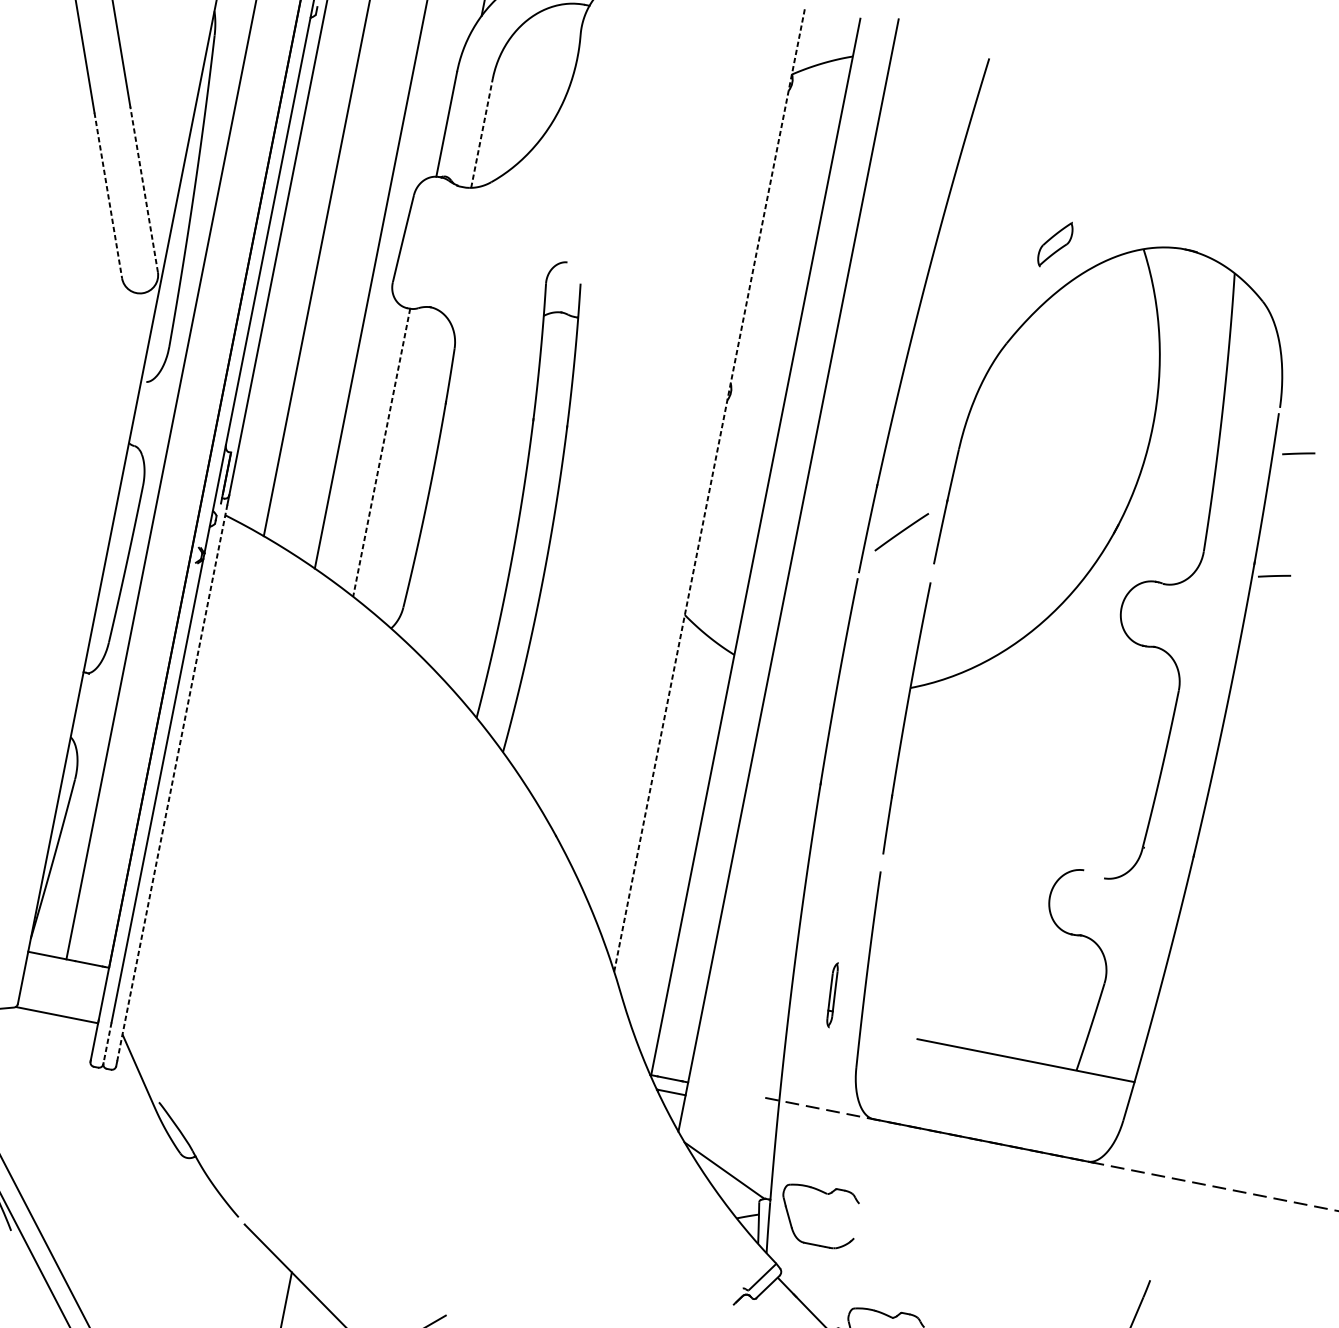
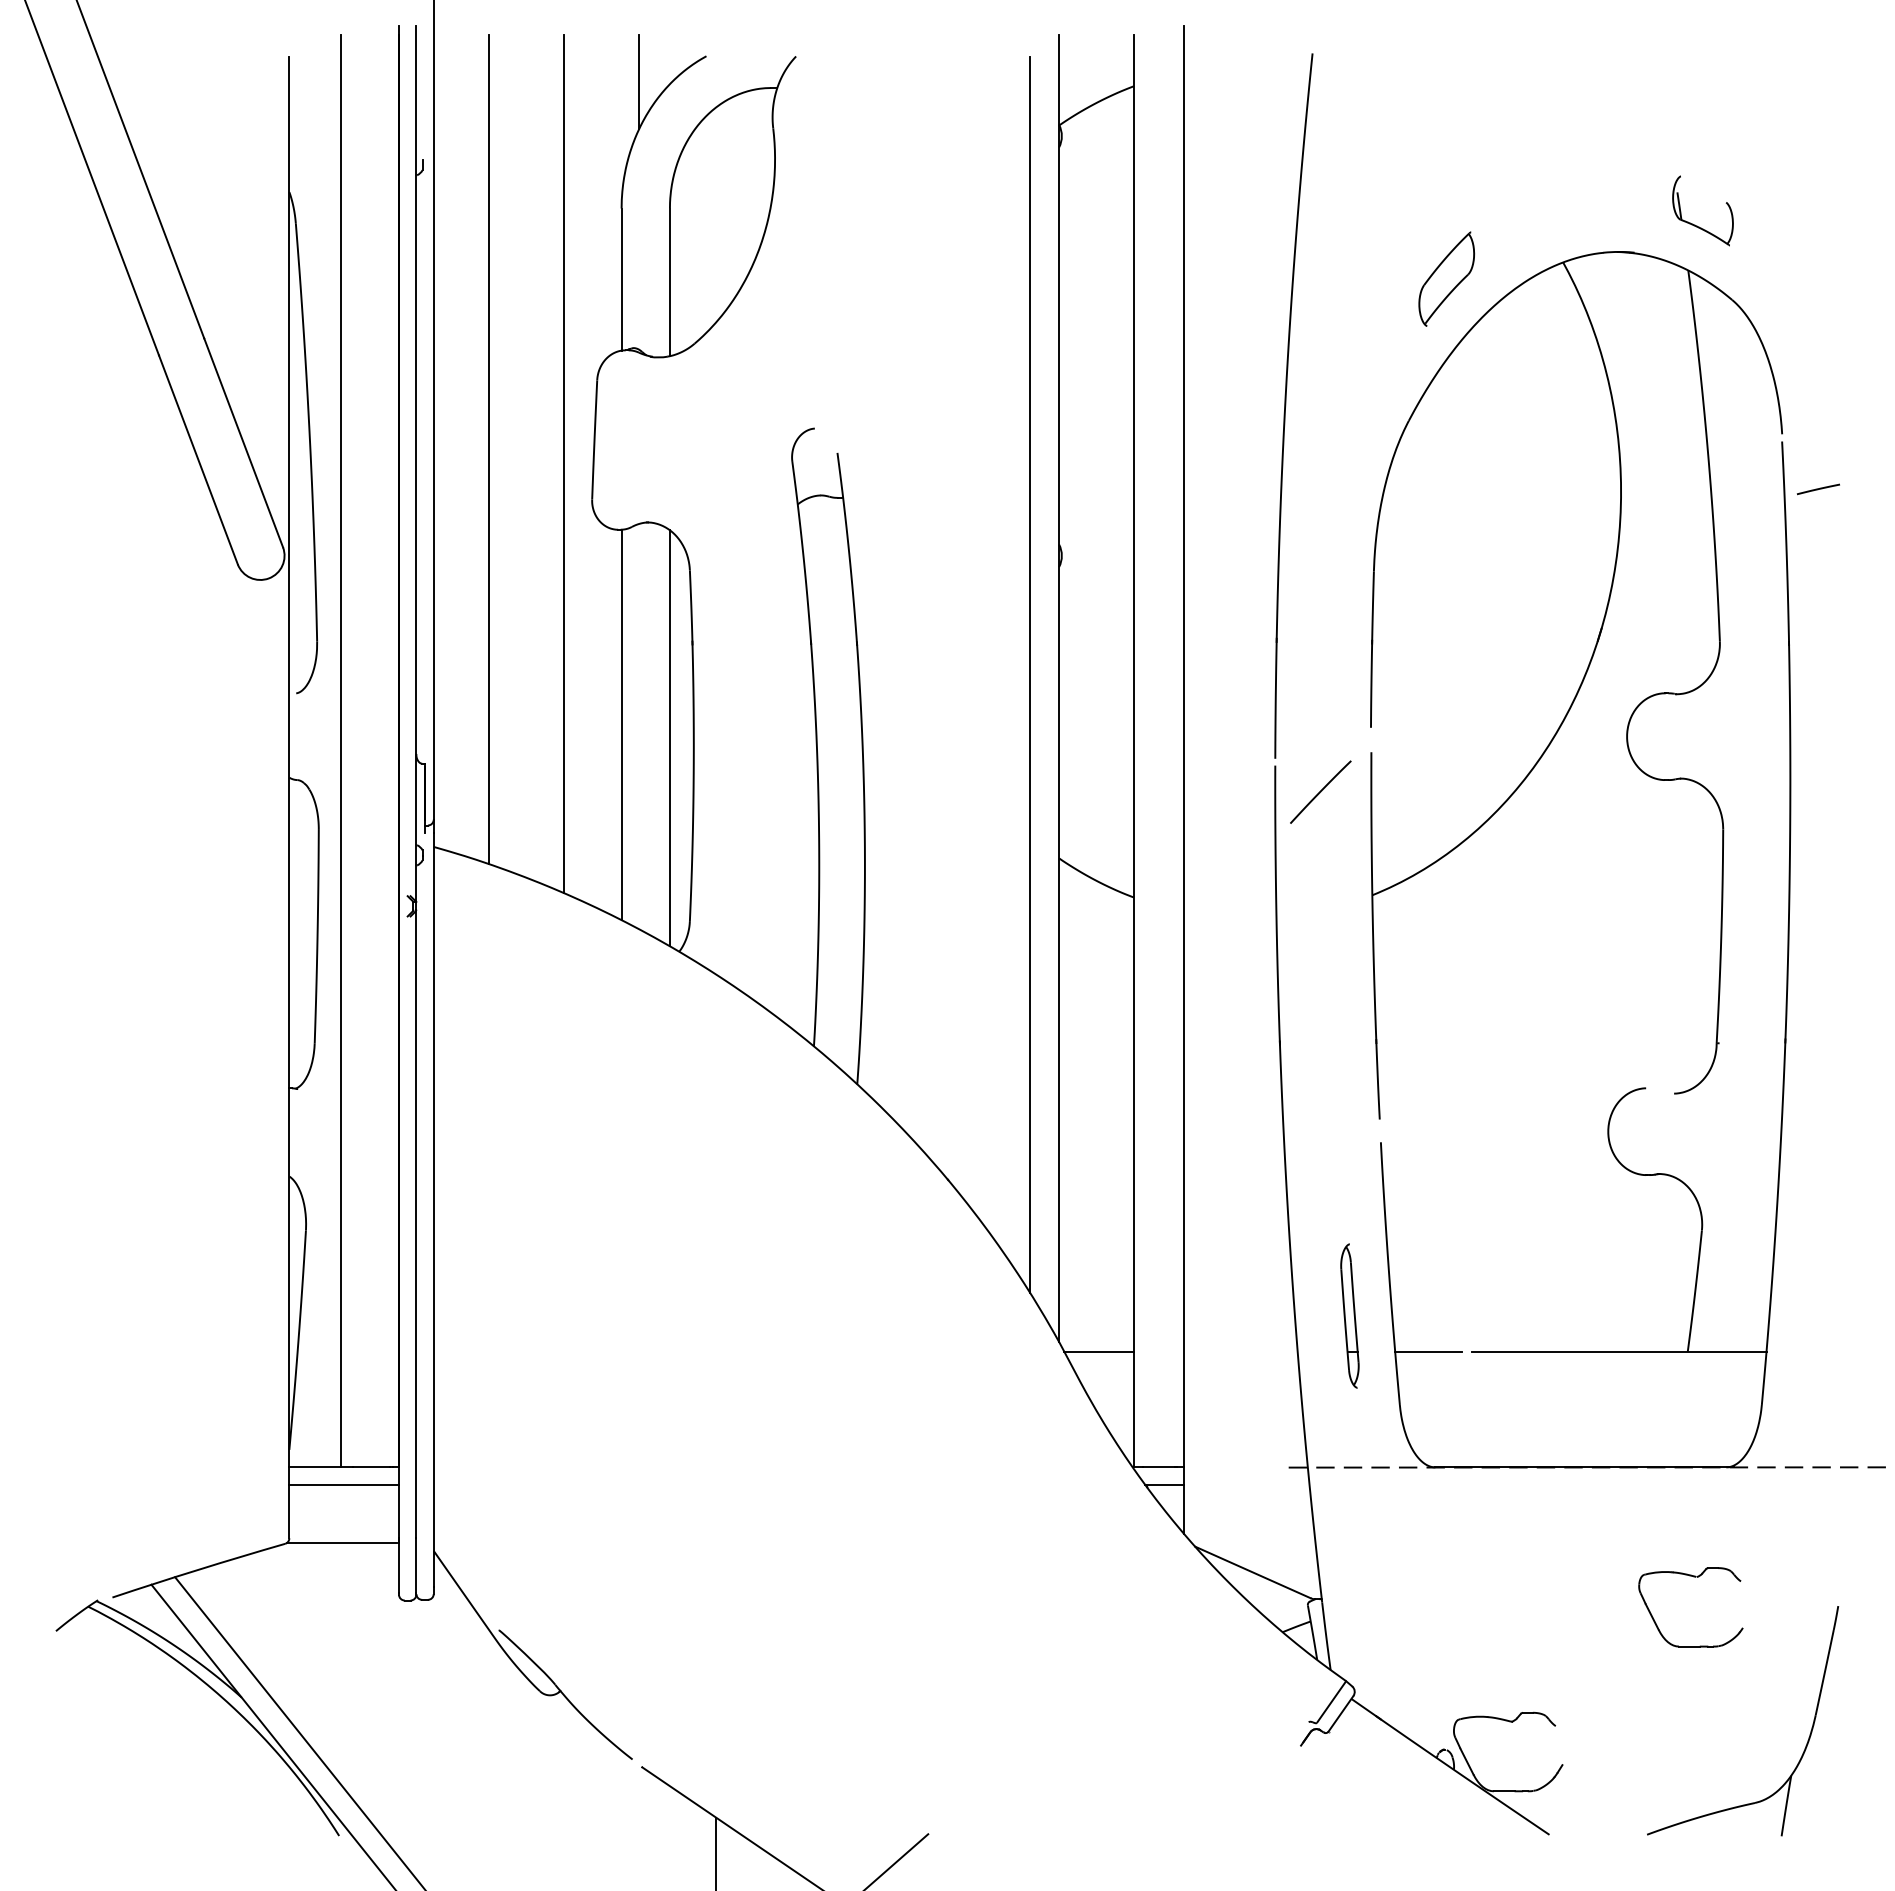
line: (481, 133) -> (669, 282), dashed -> solid
line: (144, 189) -> (243, 442), dashed -> solid
line: (108, 195) -> (198, 459), dashed -> solid
part: (1246, 240) -> (1695, 224), added
part: (1055, 243) -> (1446, 278), size x1.43
line: (381, 453) -> (621, 725), dashed -> solid
line: (415, 469) -> (669, 738), added
line: (690, 475) -> (1030, 674), added
line: (709, 489) -> (1059, 688), dashed -> solid
line: (901, 531) -> (1320, 791), moved
line: (1274, 576) -> (1818, 655), removed
line: (172, 783) -> (433, 1210), dashed -> solid
line: (66, 972) -> (344, 1484), added
line: (642, 984) -> (1099, 1351), added
part: (832, 994) -> (1349, 1315), size x1.67
line: (885, 1032) -> (1428, 1351), added
line: (107, 1042) -> (416, 1565), dashed -> solid
part: (824, 1193) -> (1693, 1577), moved

